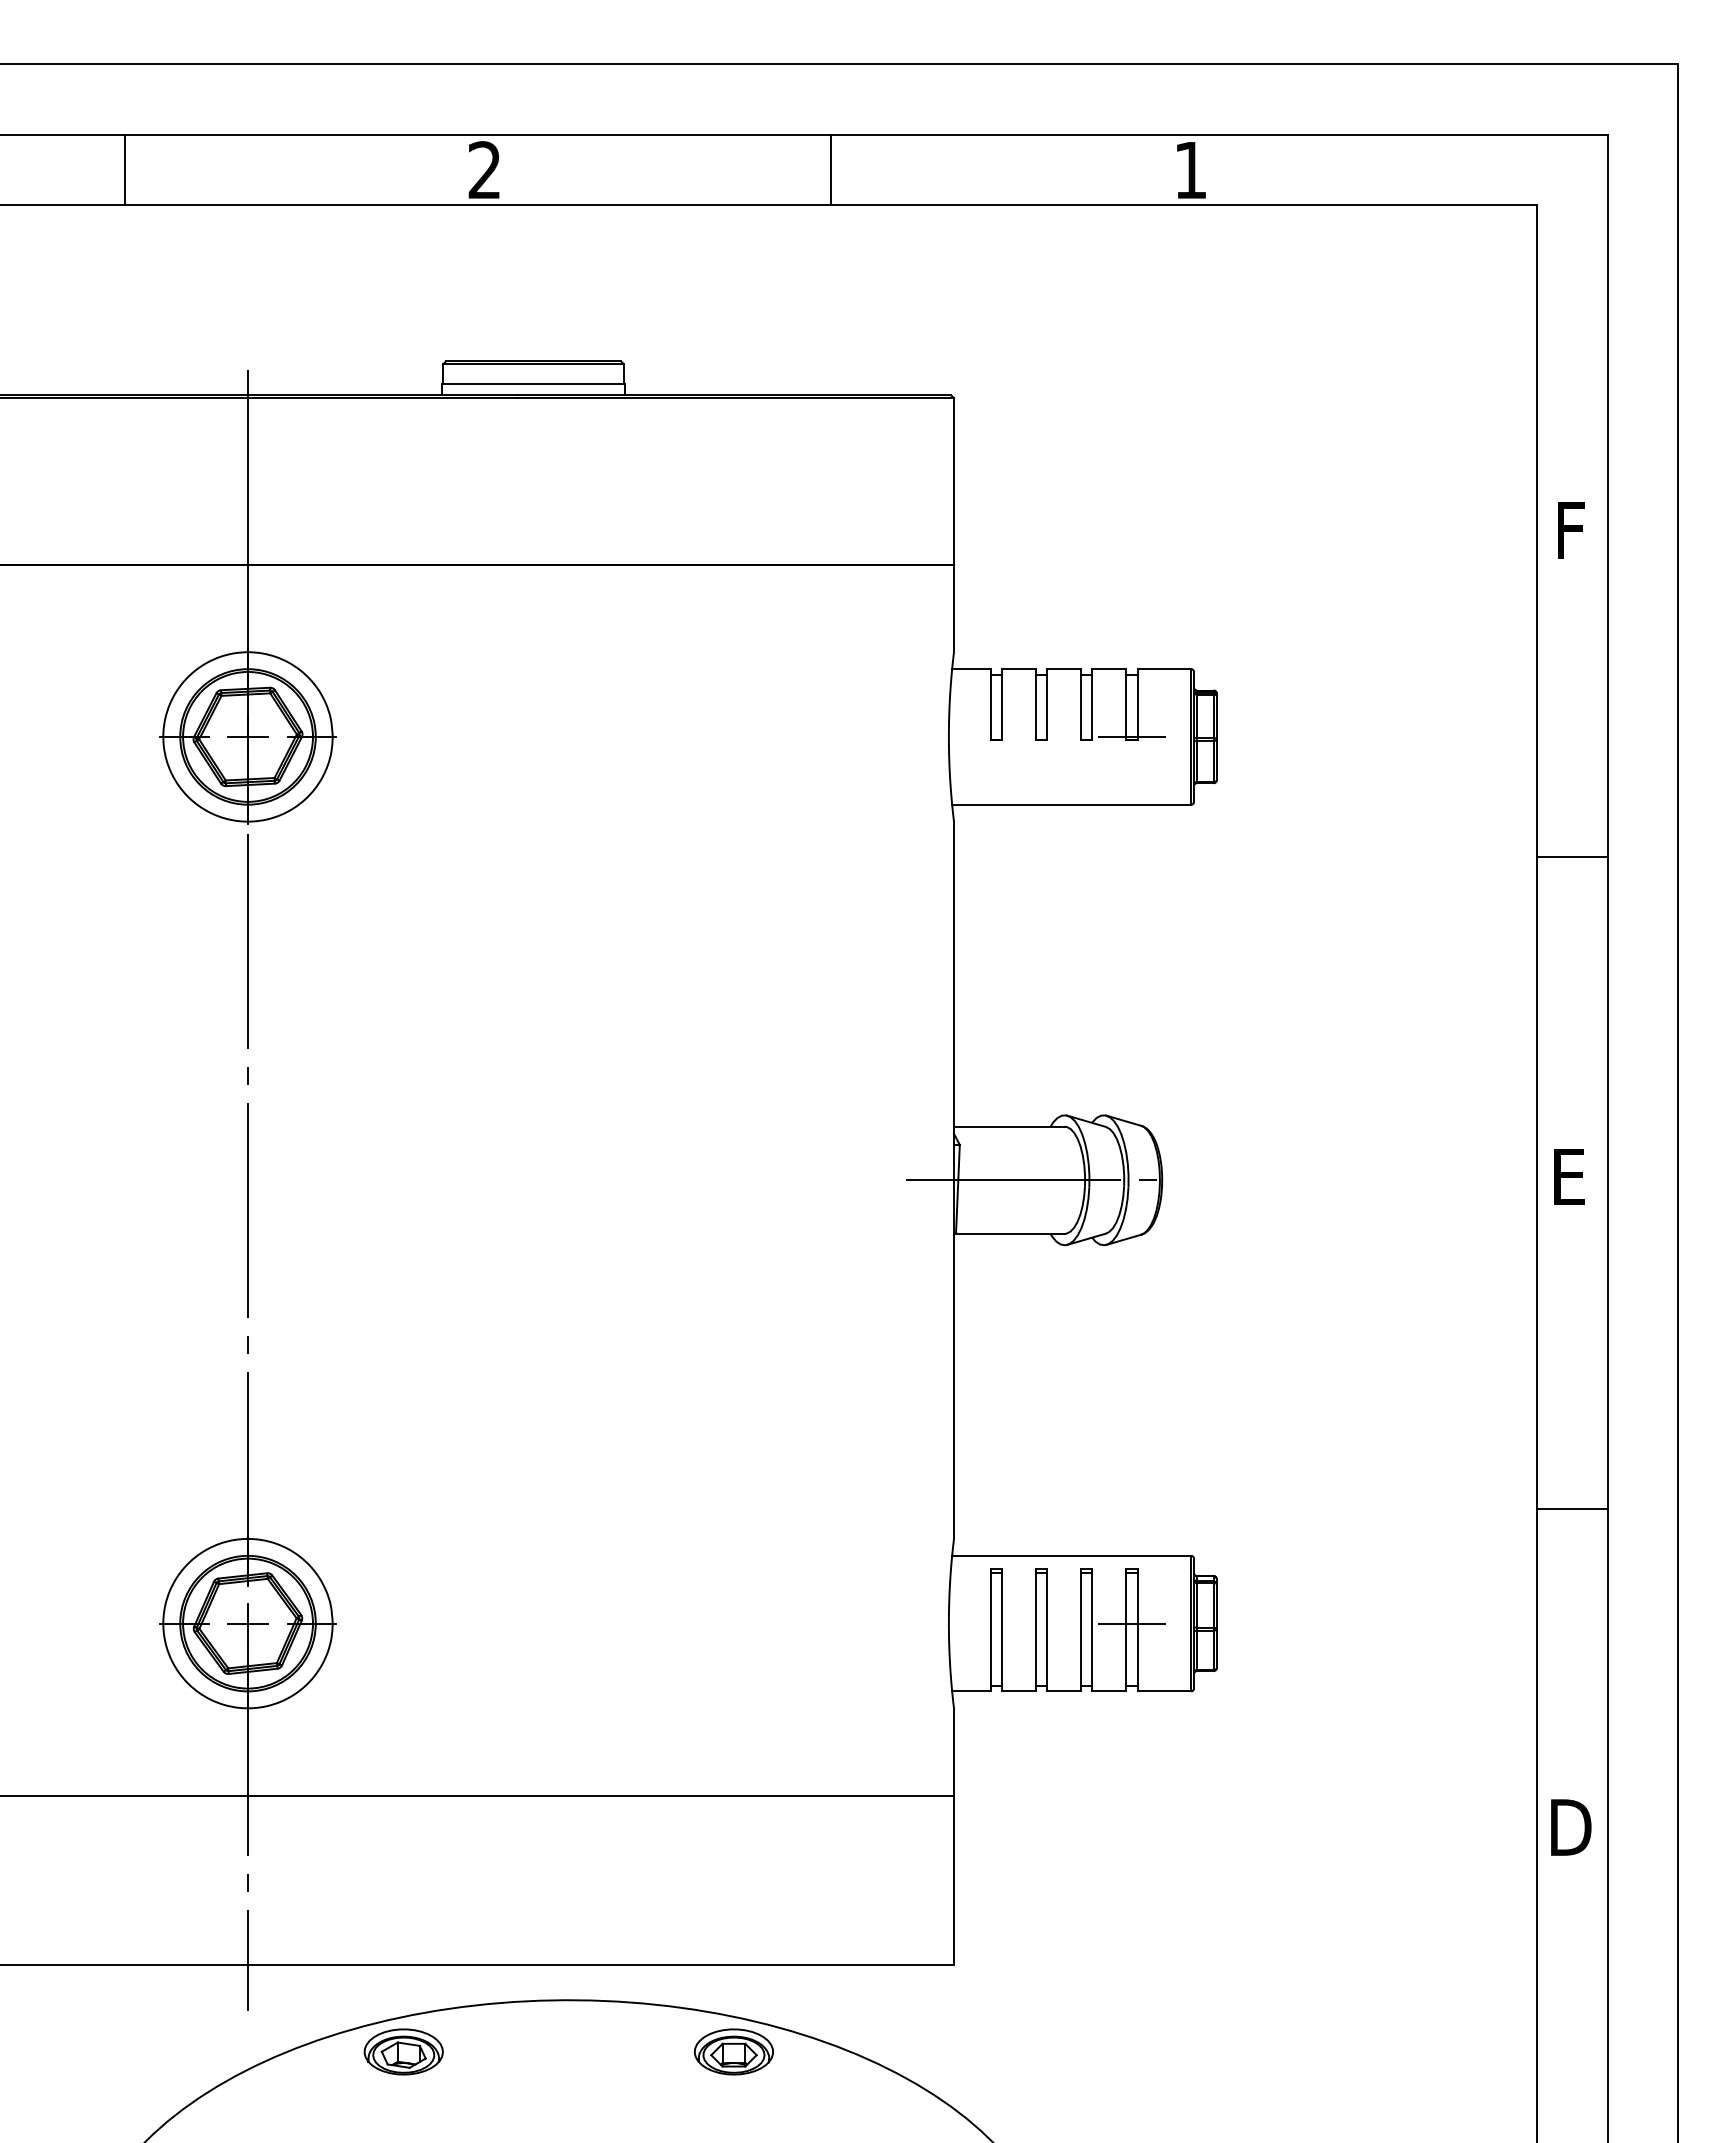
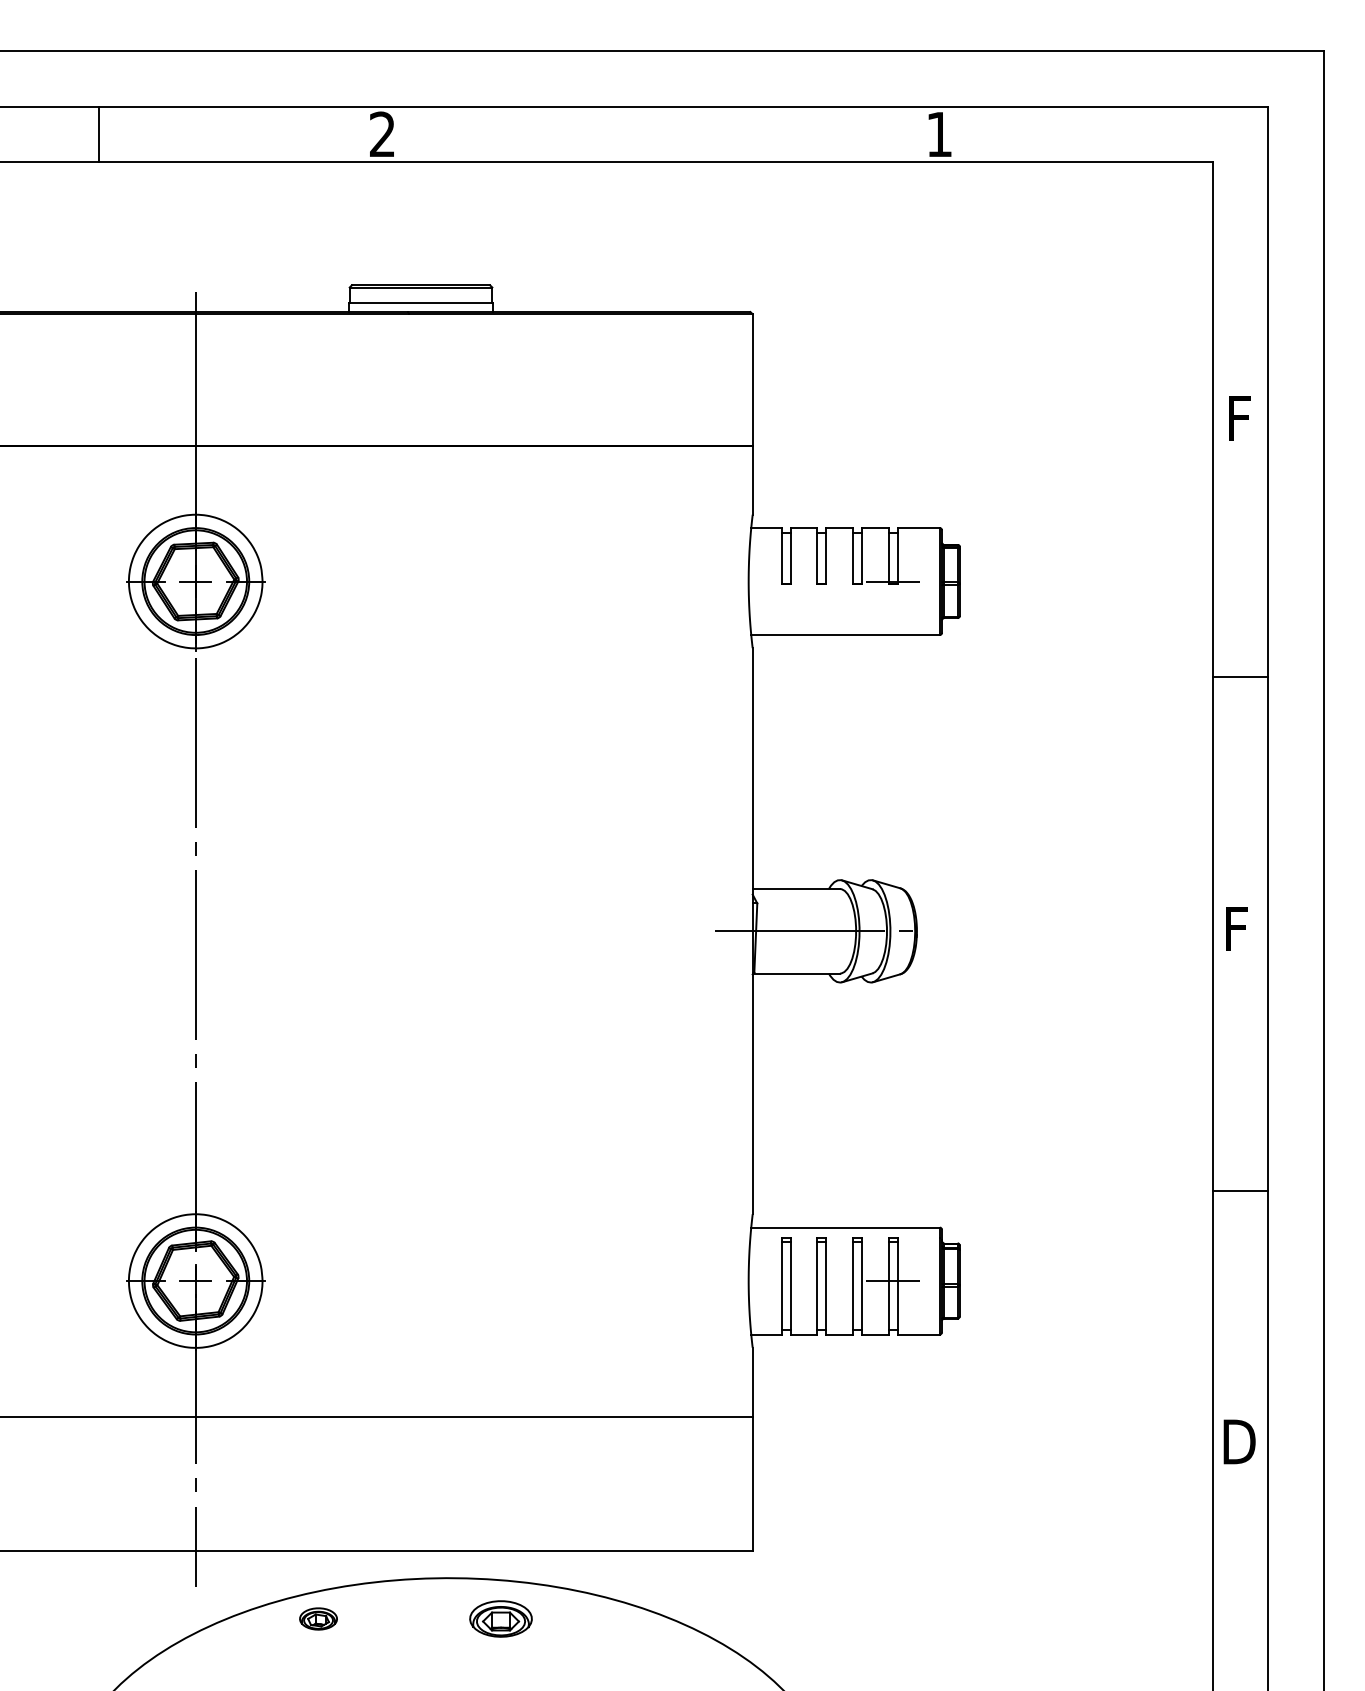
line: (831, 169) -> (656, 133), removed
text: (1572, 1176) -> (1240, 928), E -> F
part: (403, 2051) -> (318, 1618), size x0.6
part: (733, 2051) -> (500, 1618), moved

